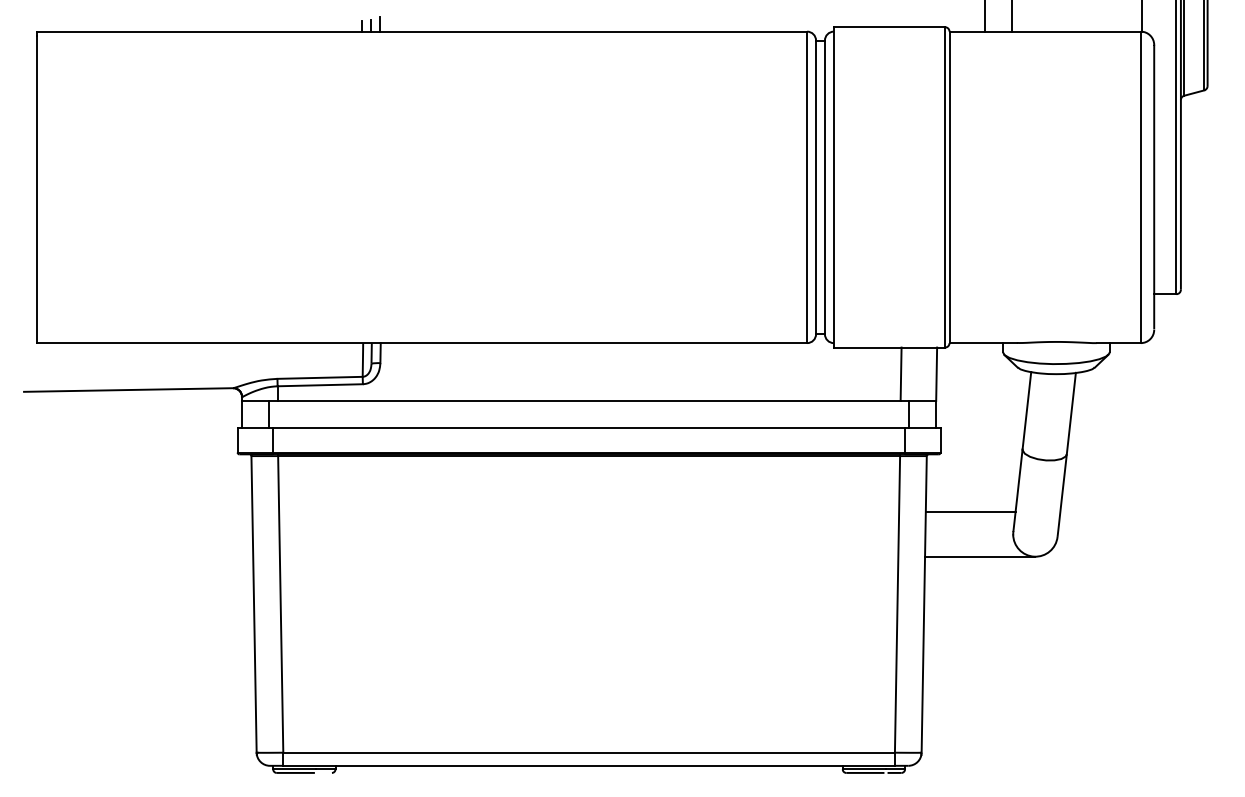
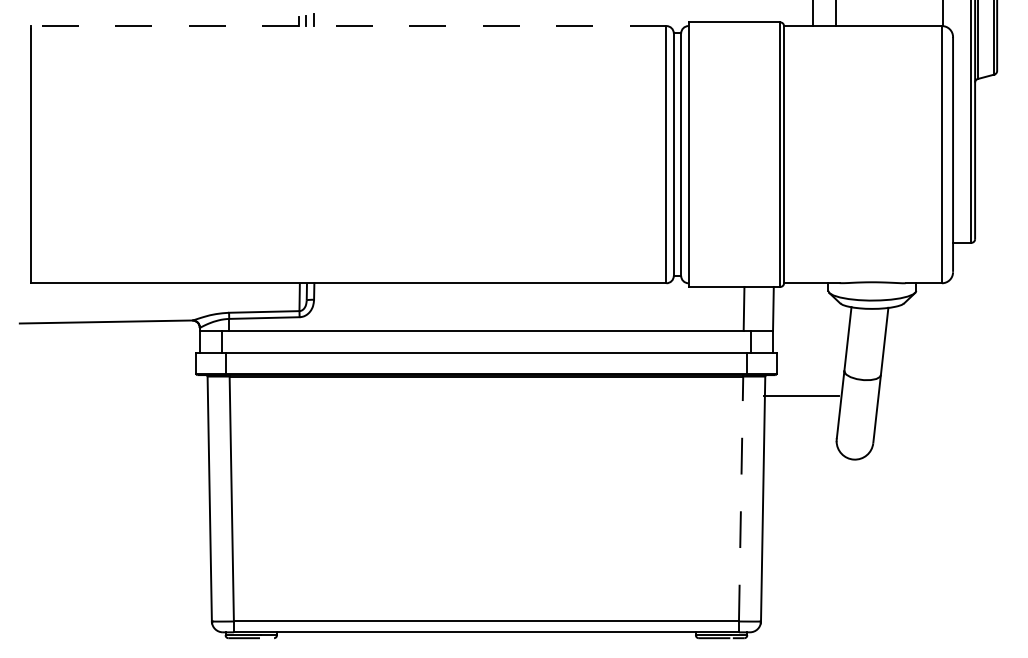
line: (422, 32) -> (348, 26), solid -> dashed
line: (970, 511) -> (801, 395), moved
line: (980, 556) -> (809, 459), removed
line: (898, 603) -> (741, 498), solid -> dashed

